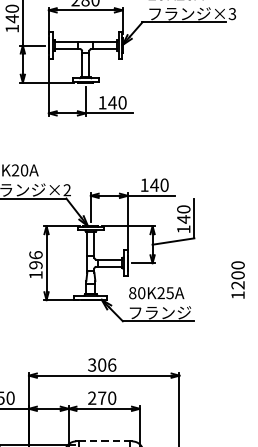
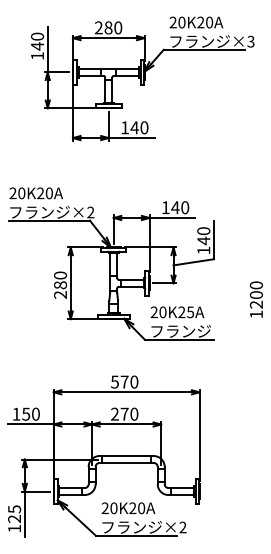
text: (35, 264) -> (60, 284), 196 -> 280
text: (131, 293) -> (153, 312), 80K25A -> 20K25A
text: (101, 364) -> (124, 381), 306 -> 570
line: (104, 441) -> (126, 456), dashed -> solid

